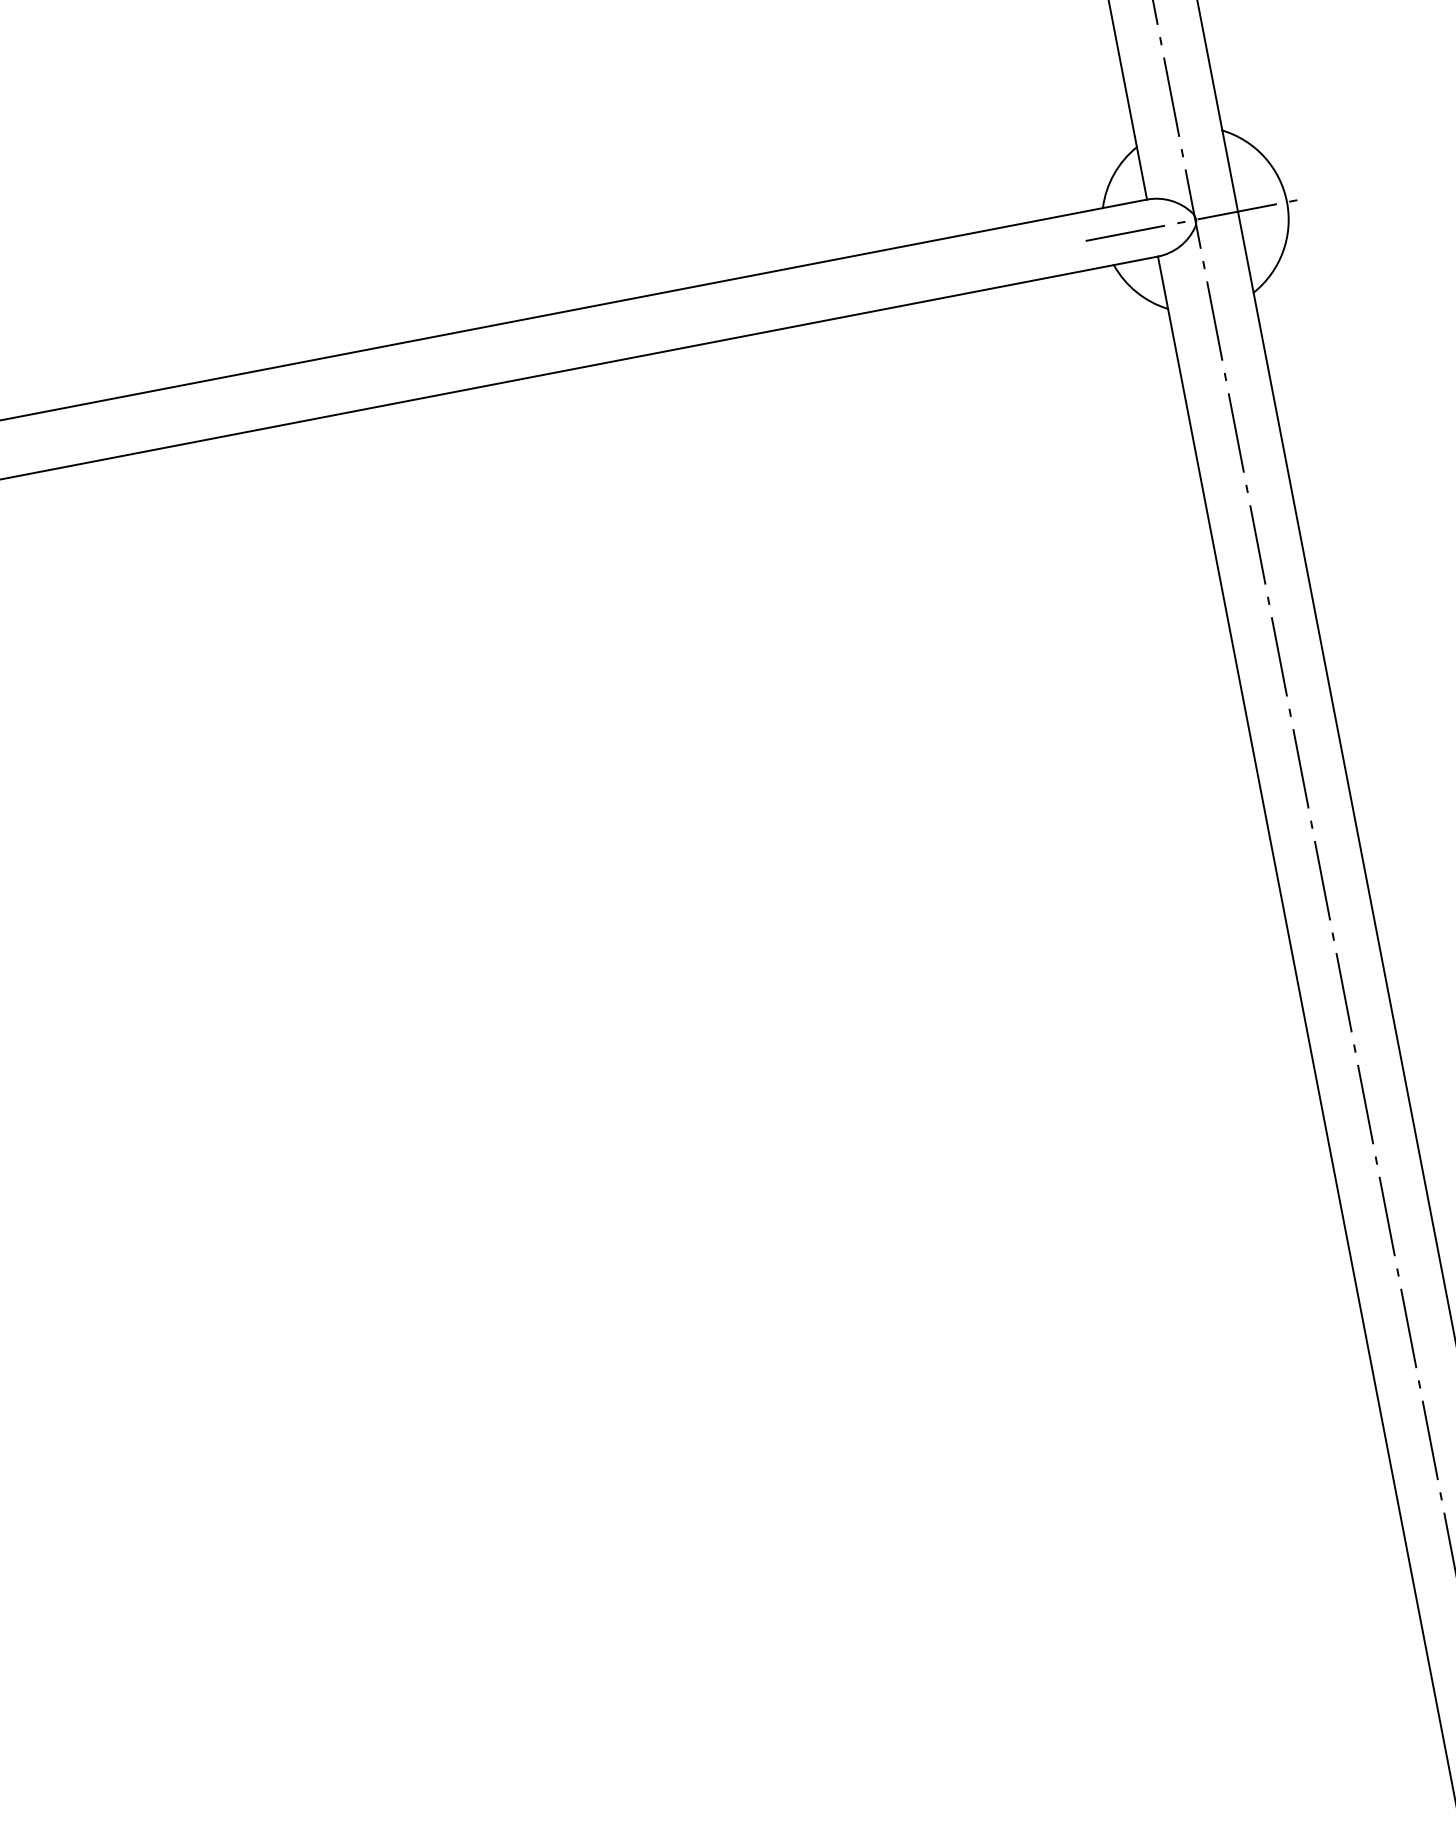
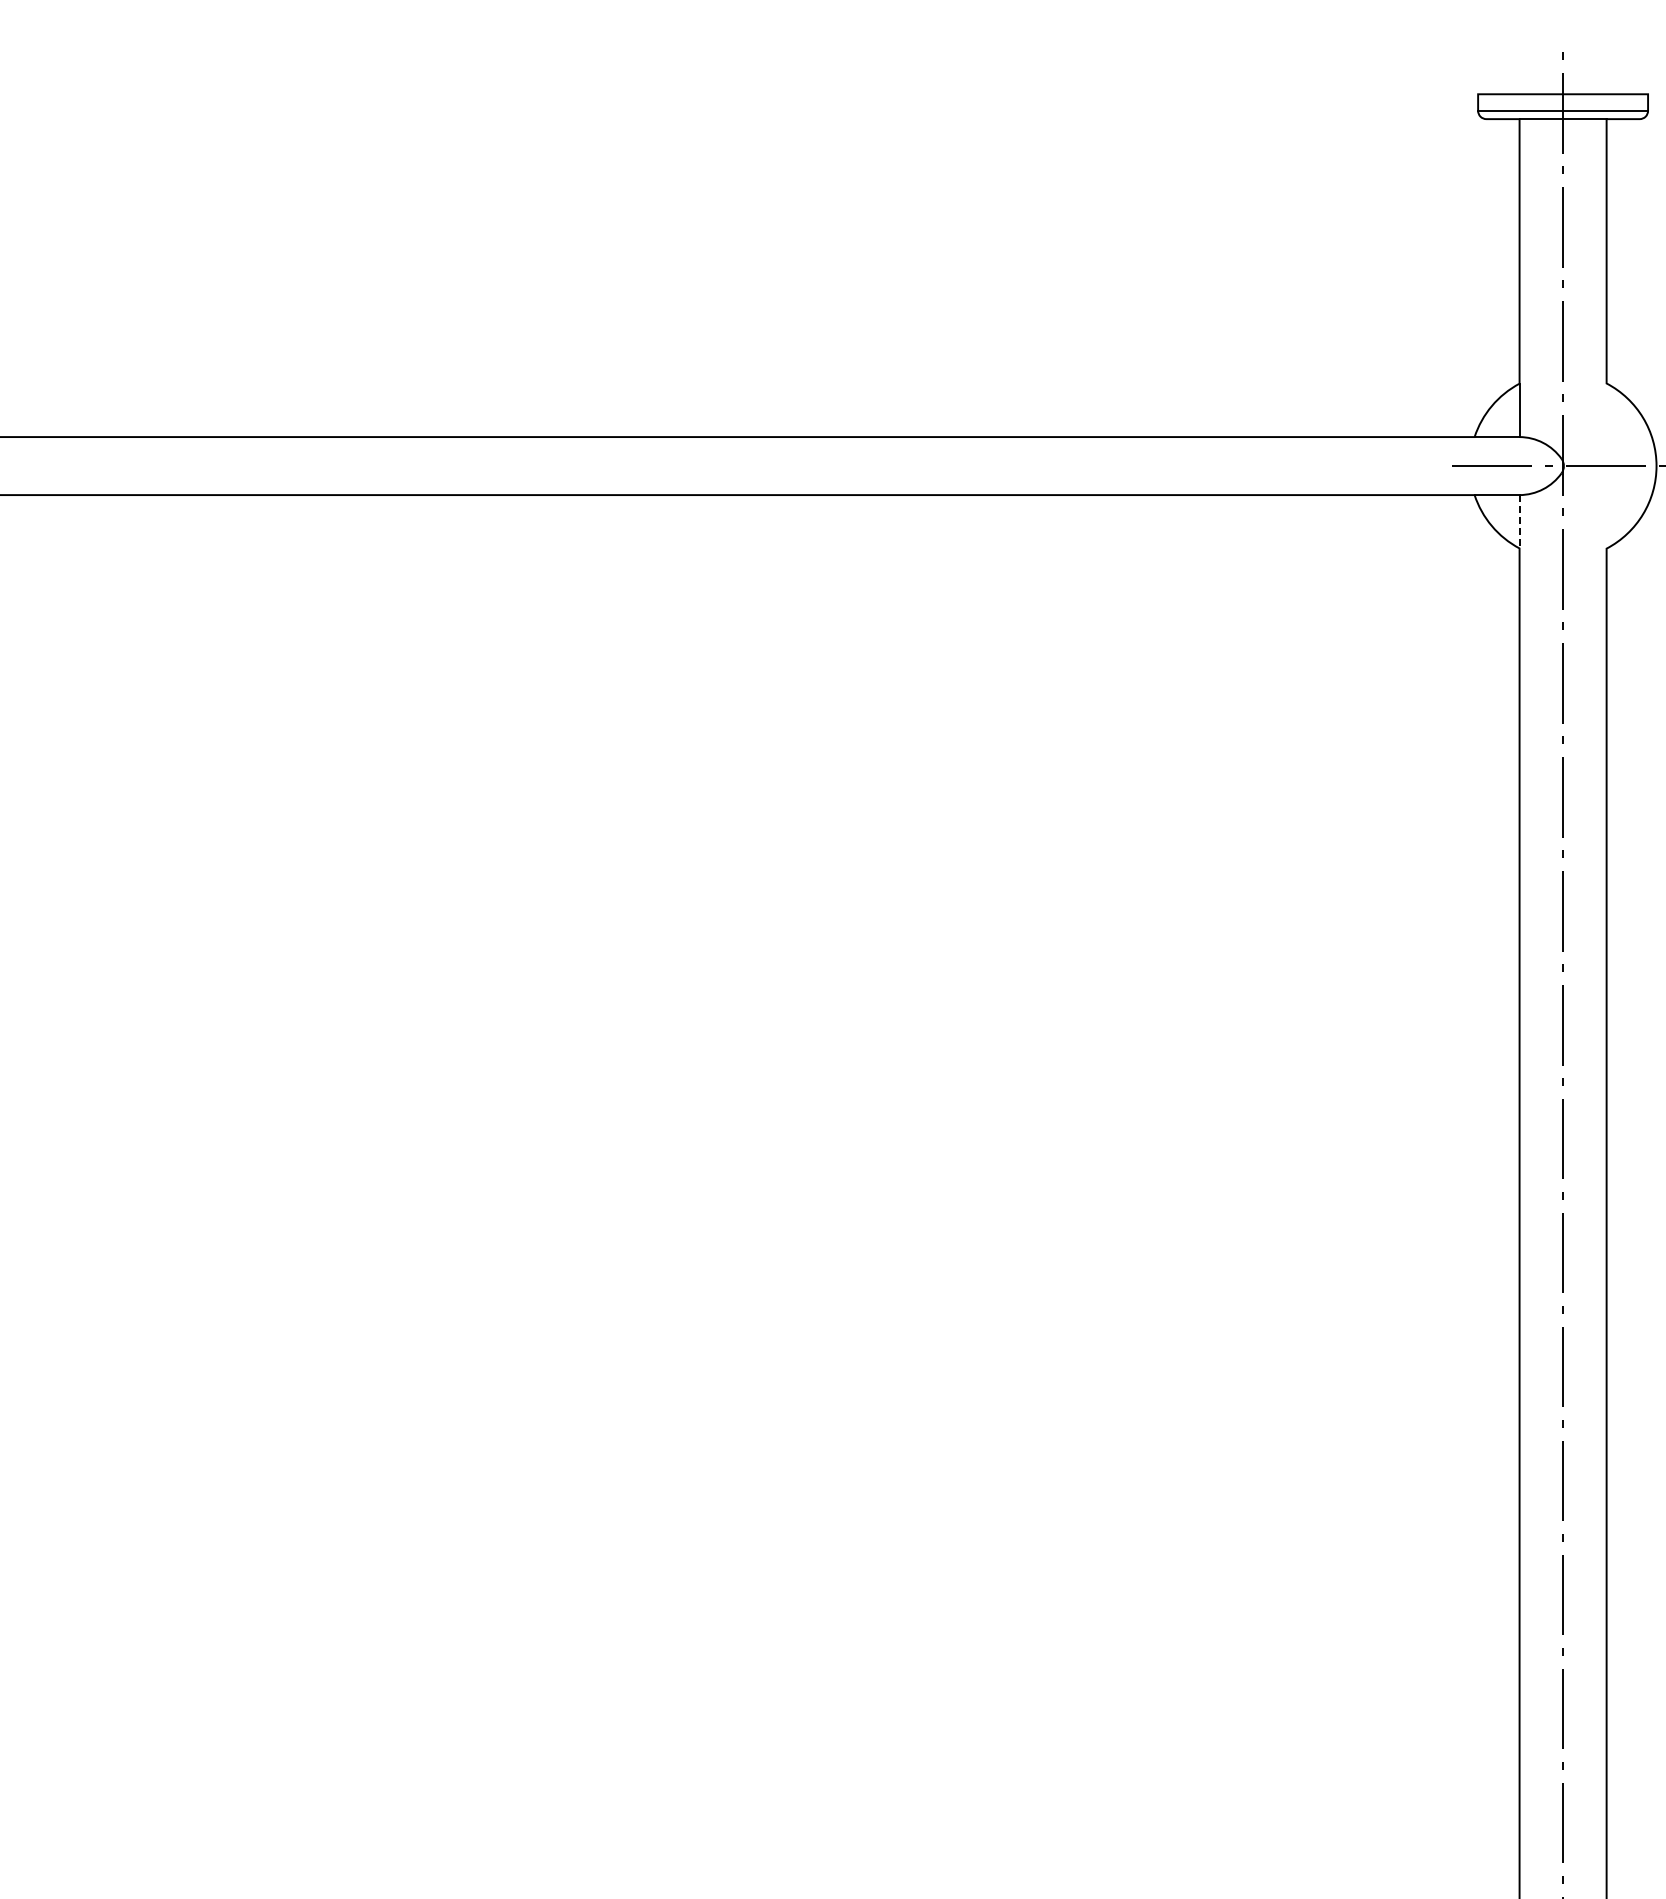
line: (1237, 211) -> (1606, 465), removed
line: (1162, 282) -> (1519, 521), solid -> dashed

